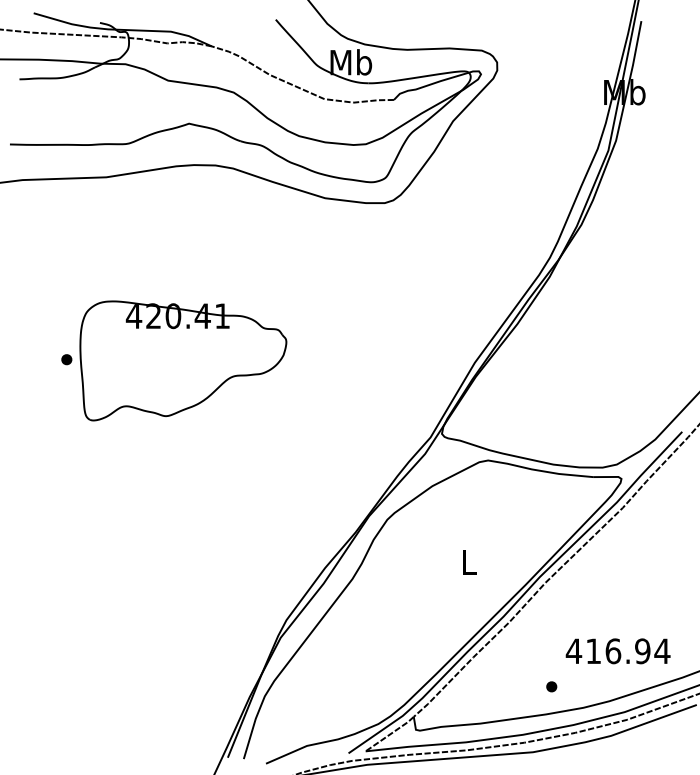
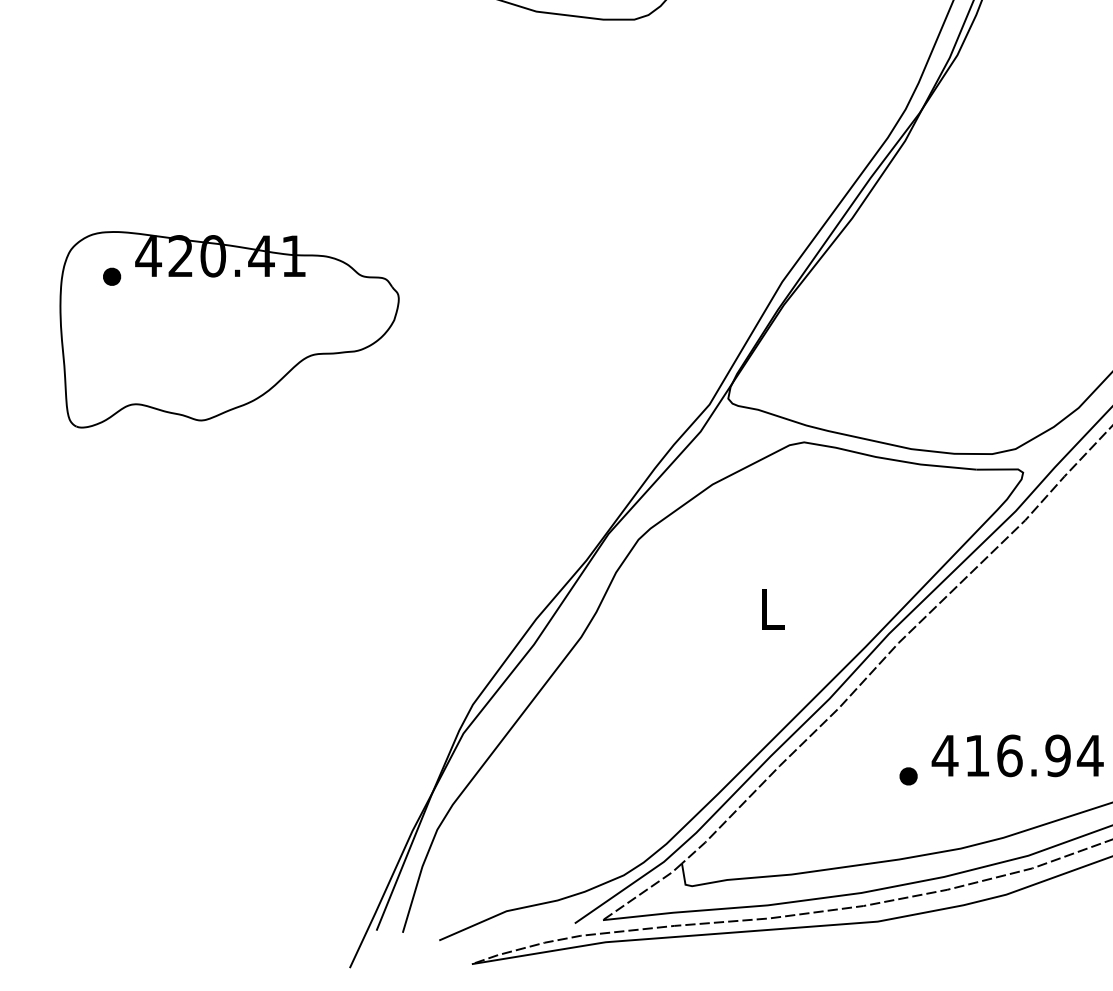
part: (183, 360) -> (229, 329), moved
part: (551, 686) -> (908, 775), moved

